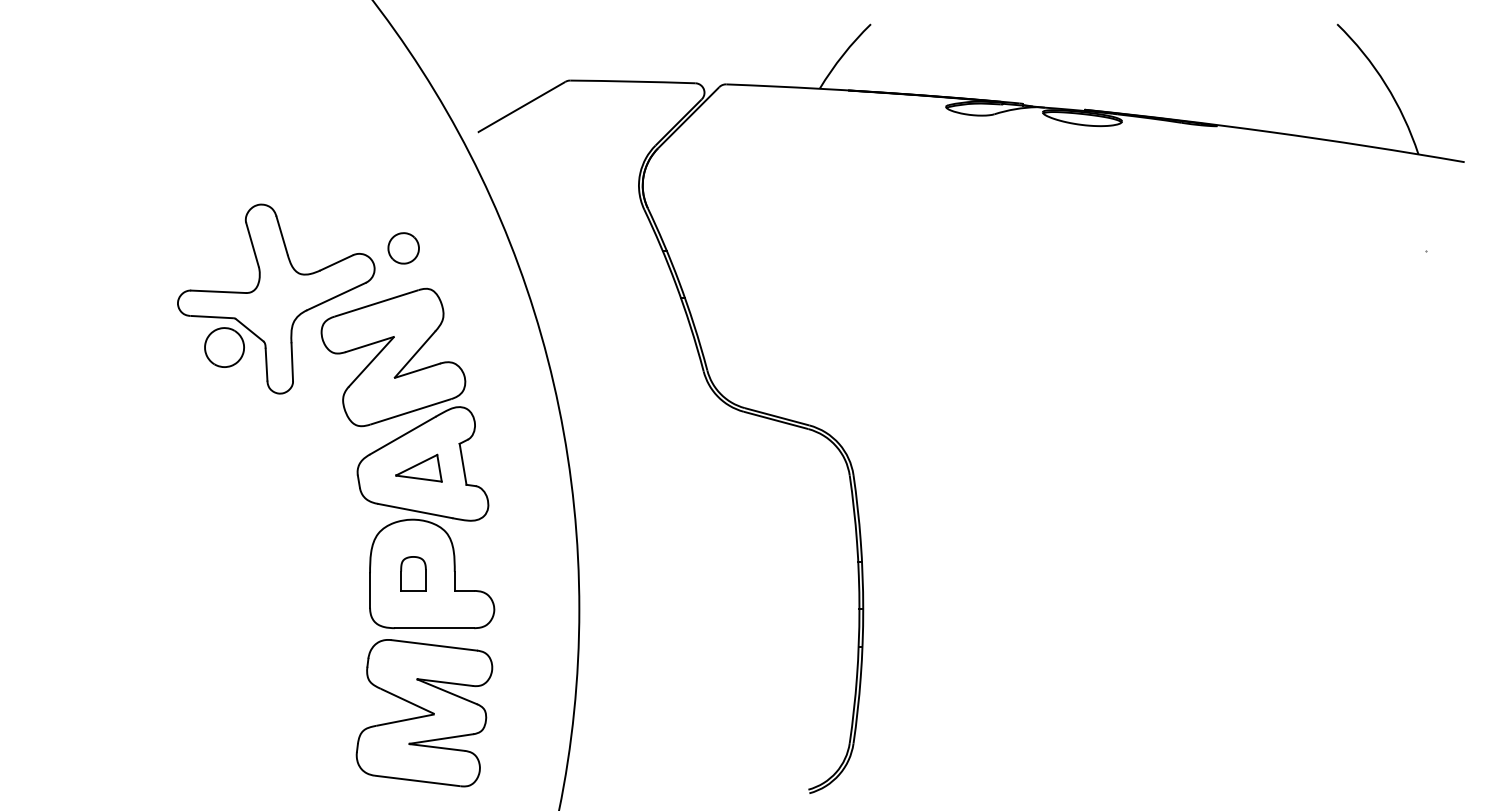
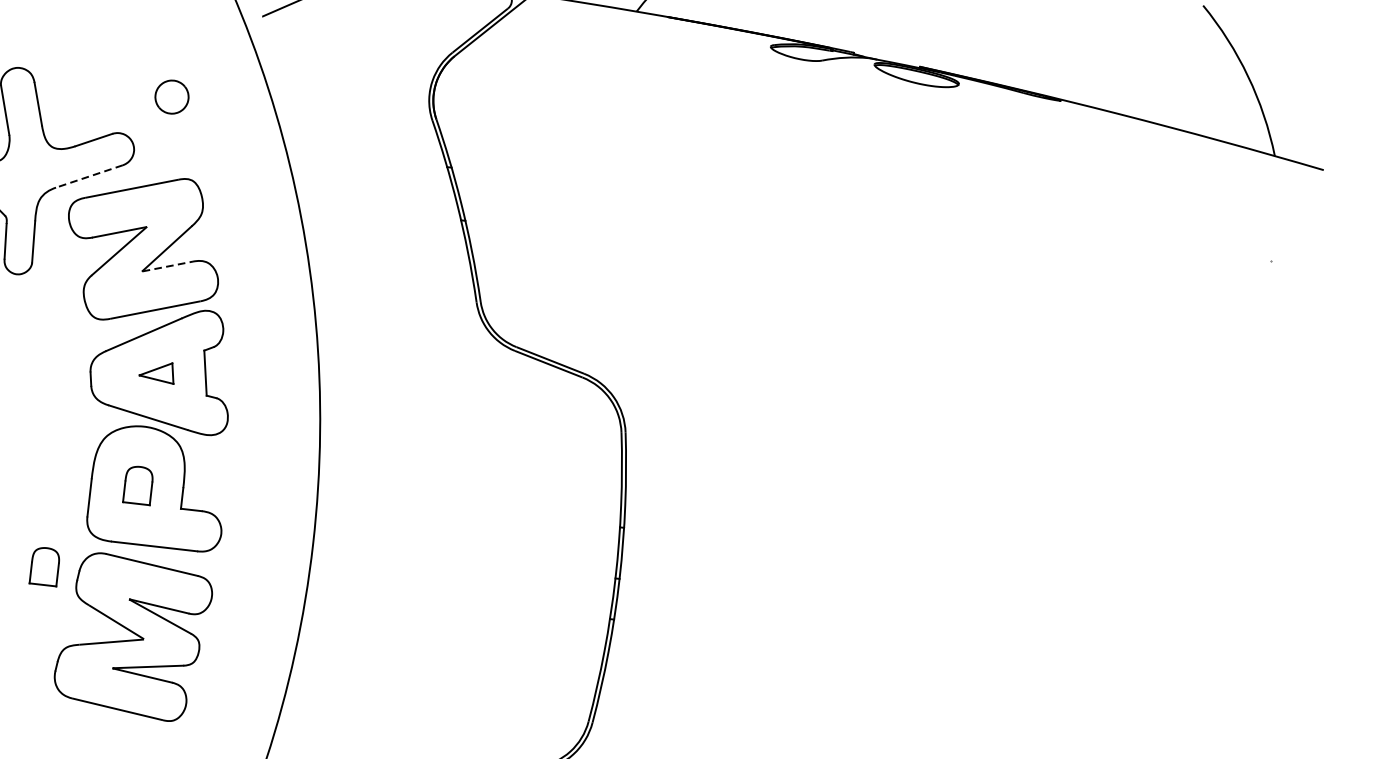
part: (403, 248) -> (171, 97), moved
line: (336, 296) -> (89, 176), solid -> dashed
line: (417, 370) -> (167, 266), solid -> dashed
part: (418, 467) -> (156, 371), size x0.7
part: (336, 657) -> (45, 566), added

